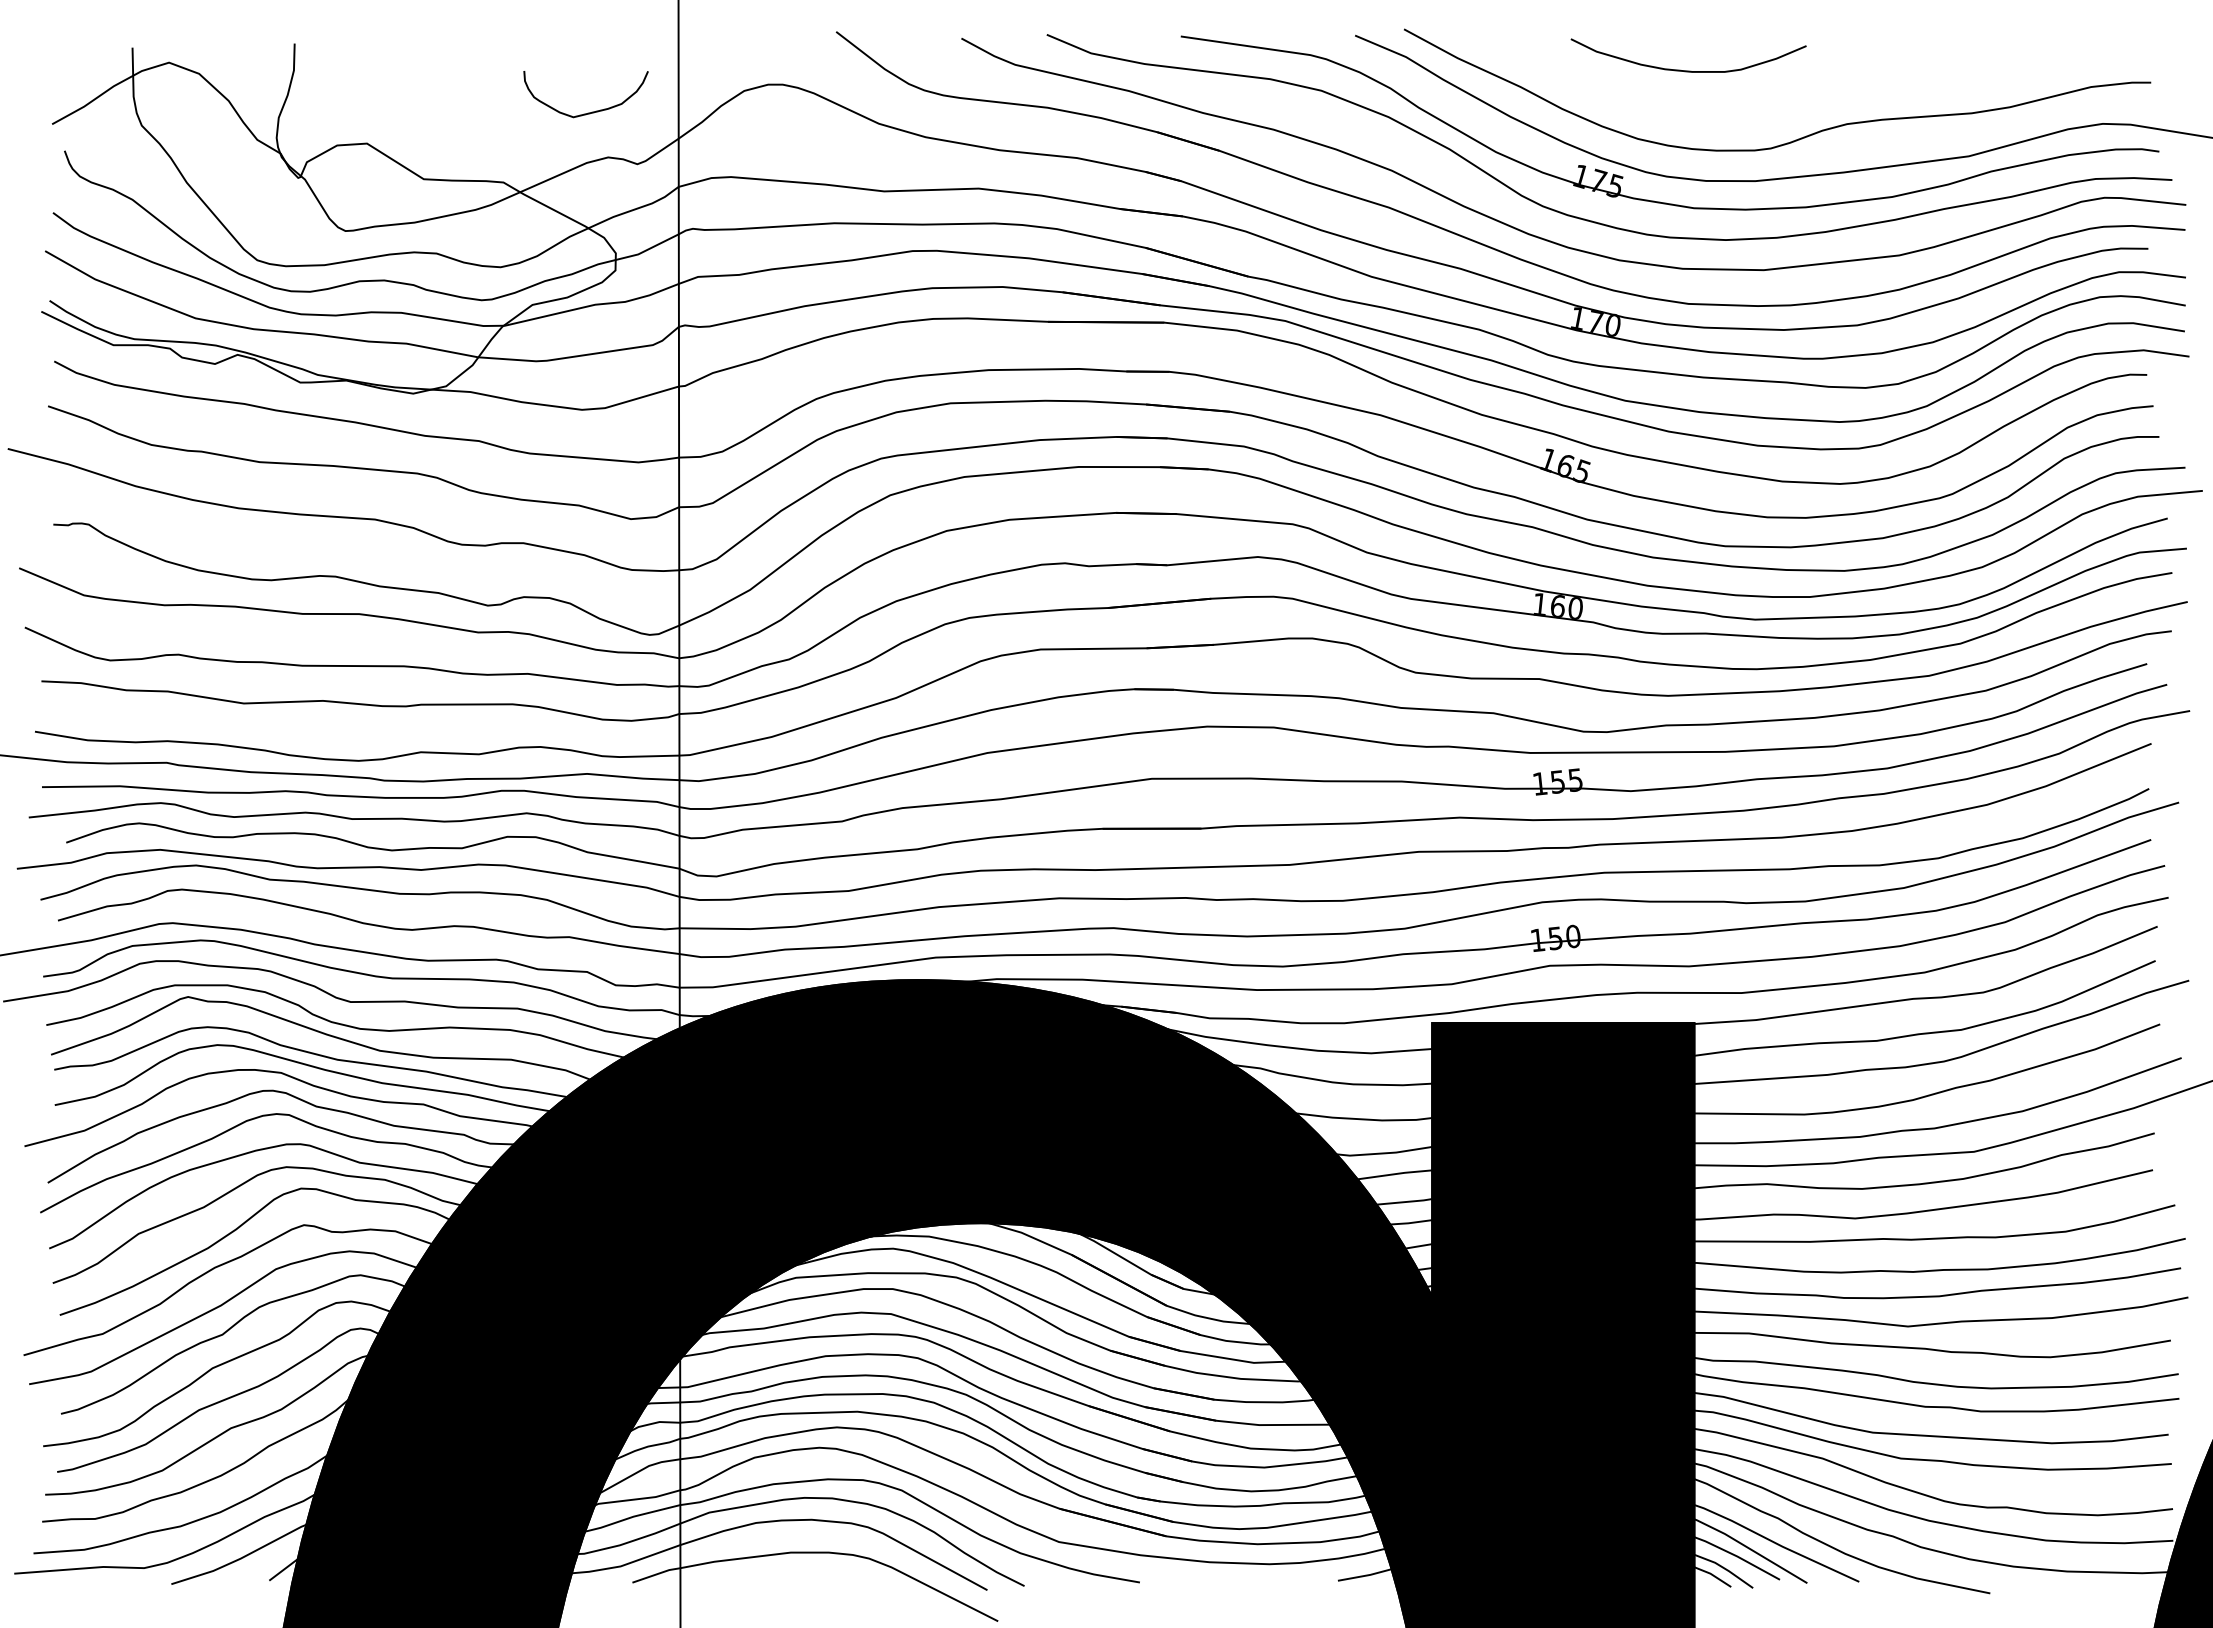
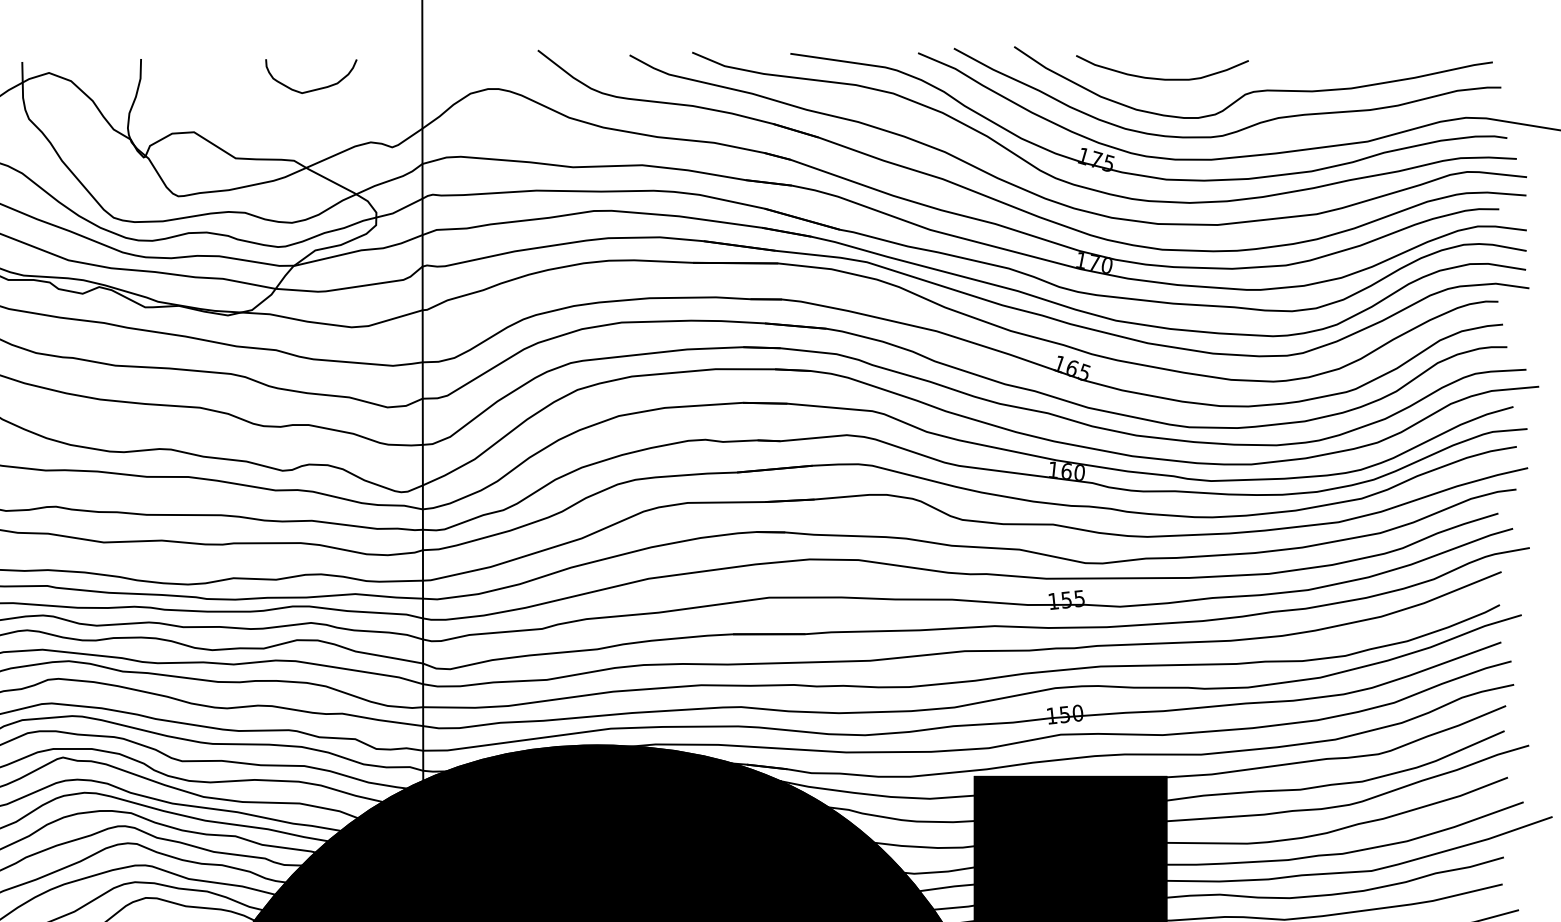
curve: (1812, 87) -> (1253, 91), added
curve: (588, 112) -> (313, 89), moved

